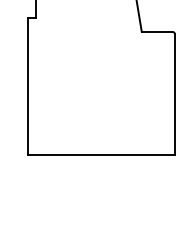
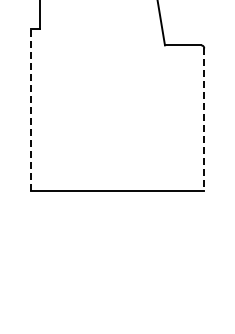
line: (27, 87) -> (30, 110), solid -> dashed
line: (175, 95) -> (204, 120), solid -> dashed

